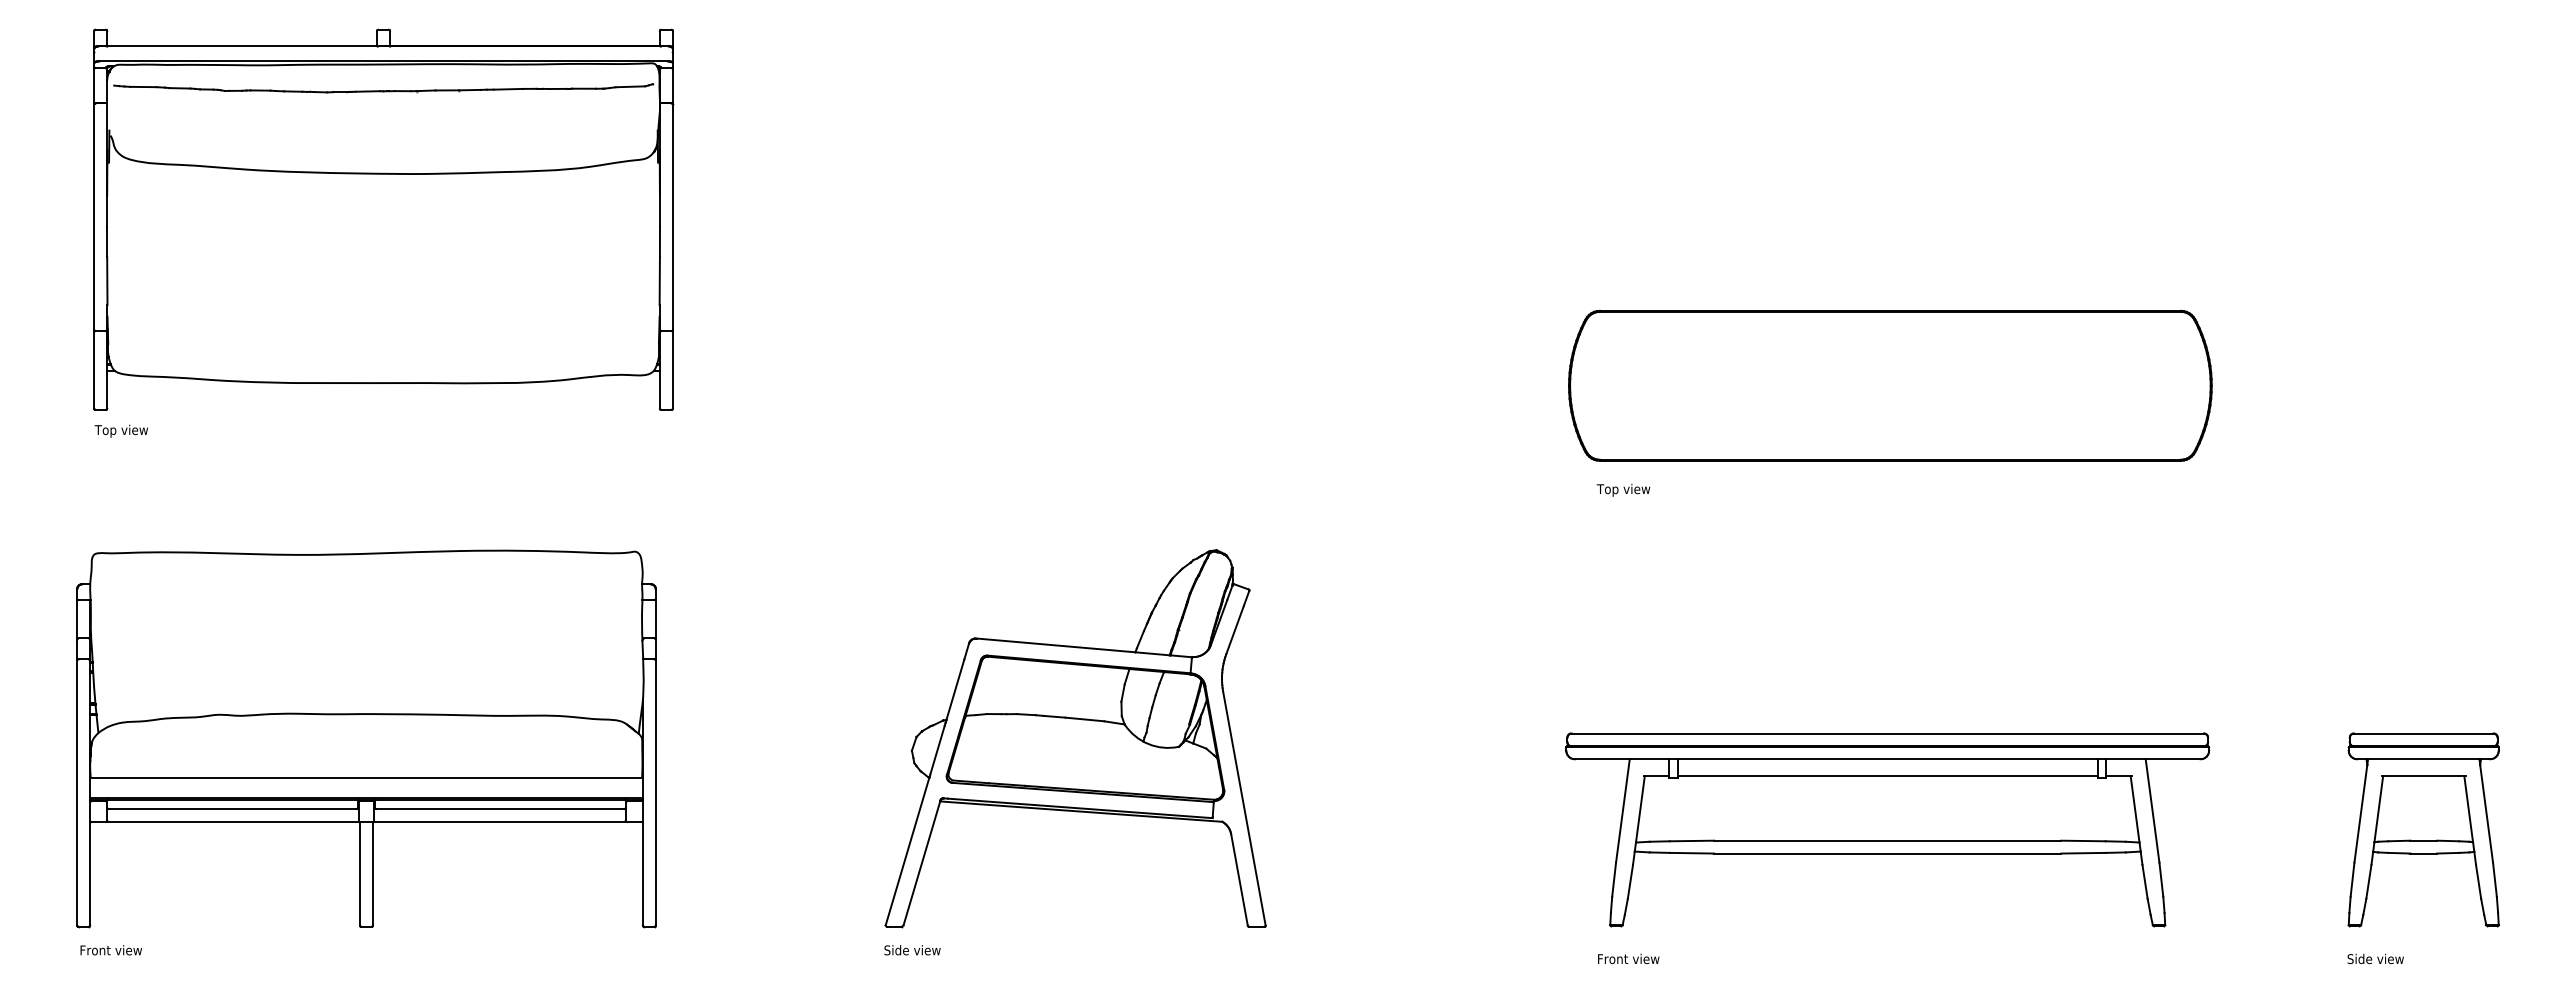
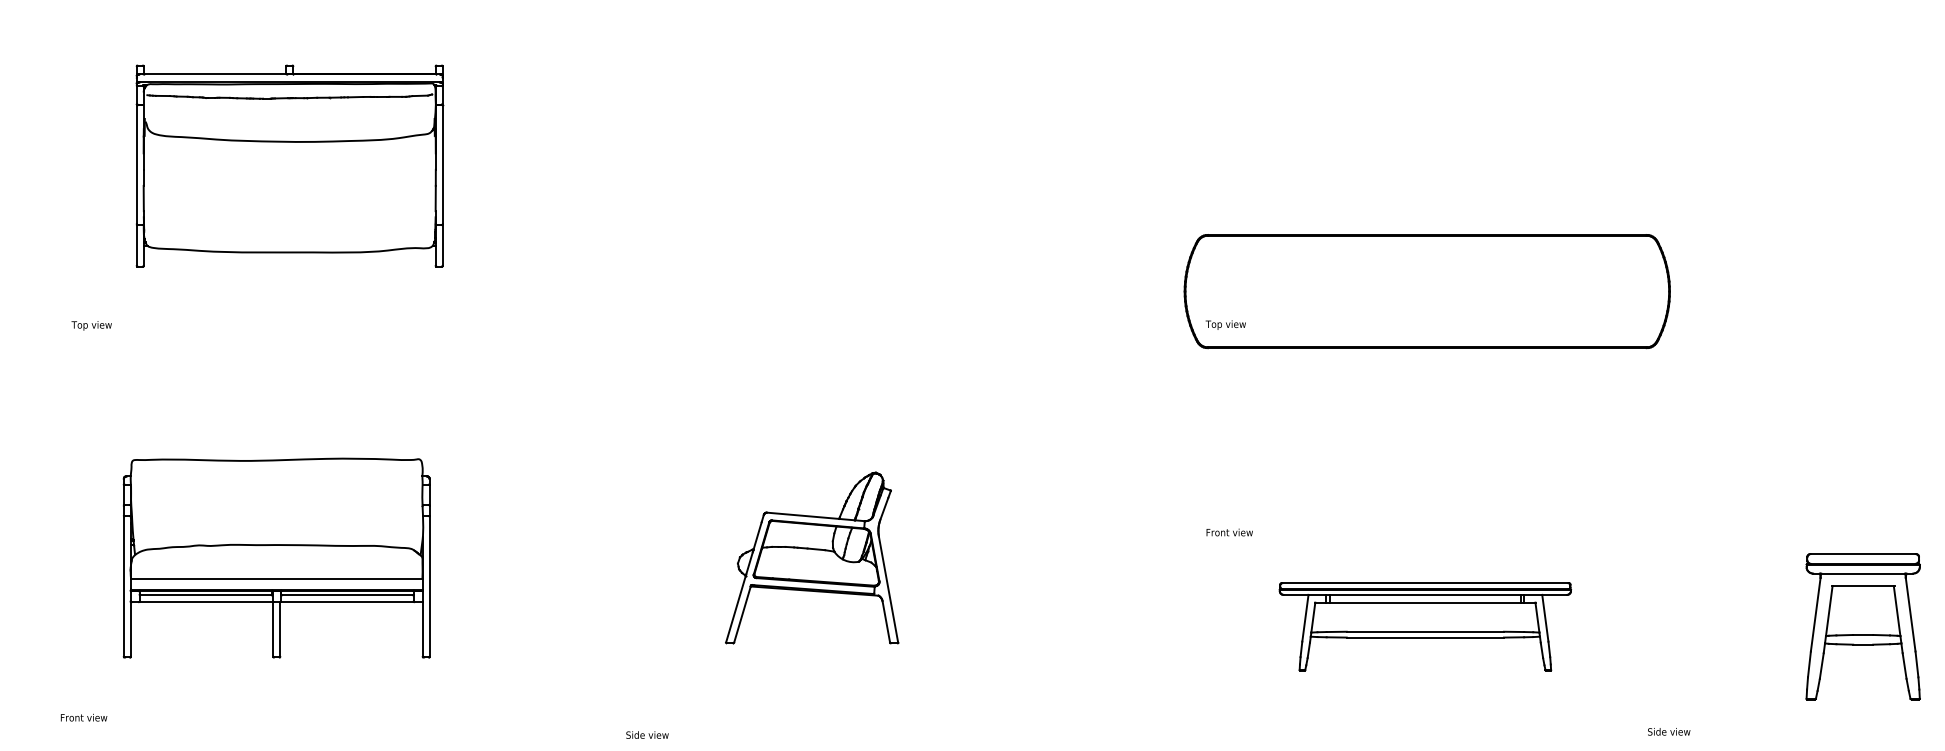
part: (383, 219) -> (289, 165), size x0.7
text: (1623, 490) -> (1225, 325), moved
part: (366, 738) -> (276, 557), size x0.7
part: (1075, 738) -> (812, 557), size x0.6
part: (1887, 829) -> (1425, 626), size x0.6
part: (2423, 829) -> (1863, 626), moved
text: (912, 950) -> (647, 735), moved
text: (1628, 958) -> (1229, 532), moved
text: (2375, 958) -> (1668, 731), moved

